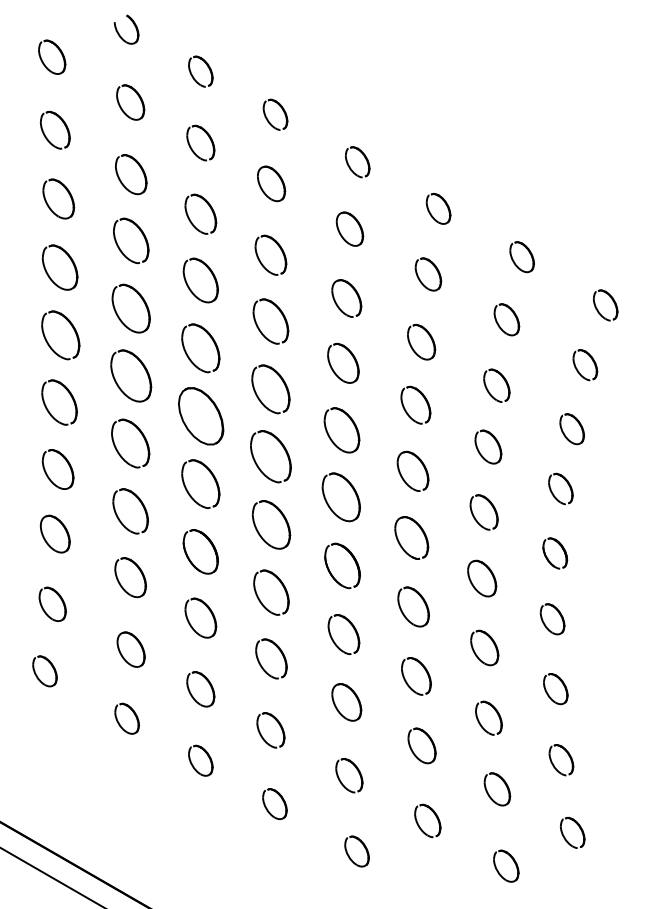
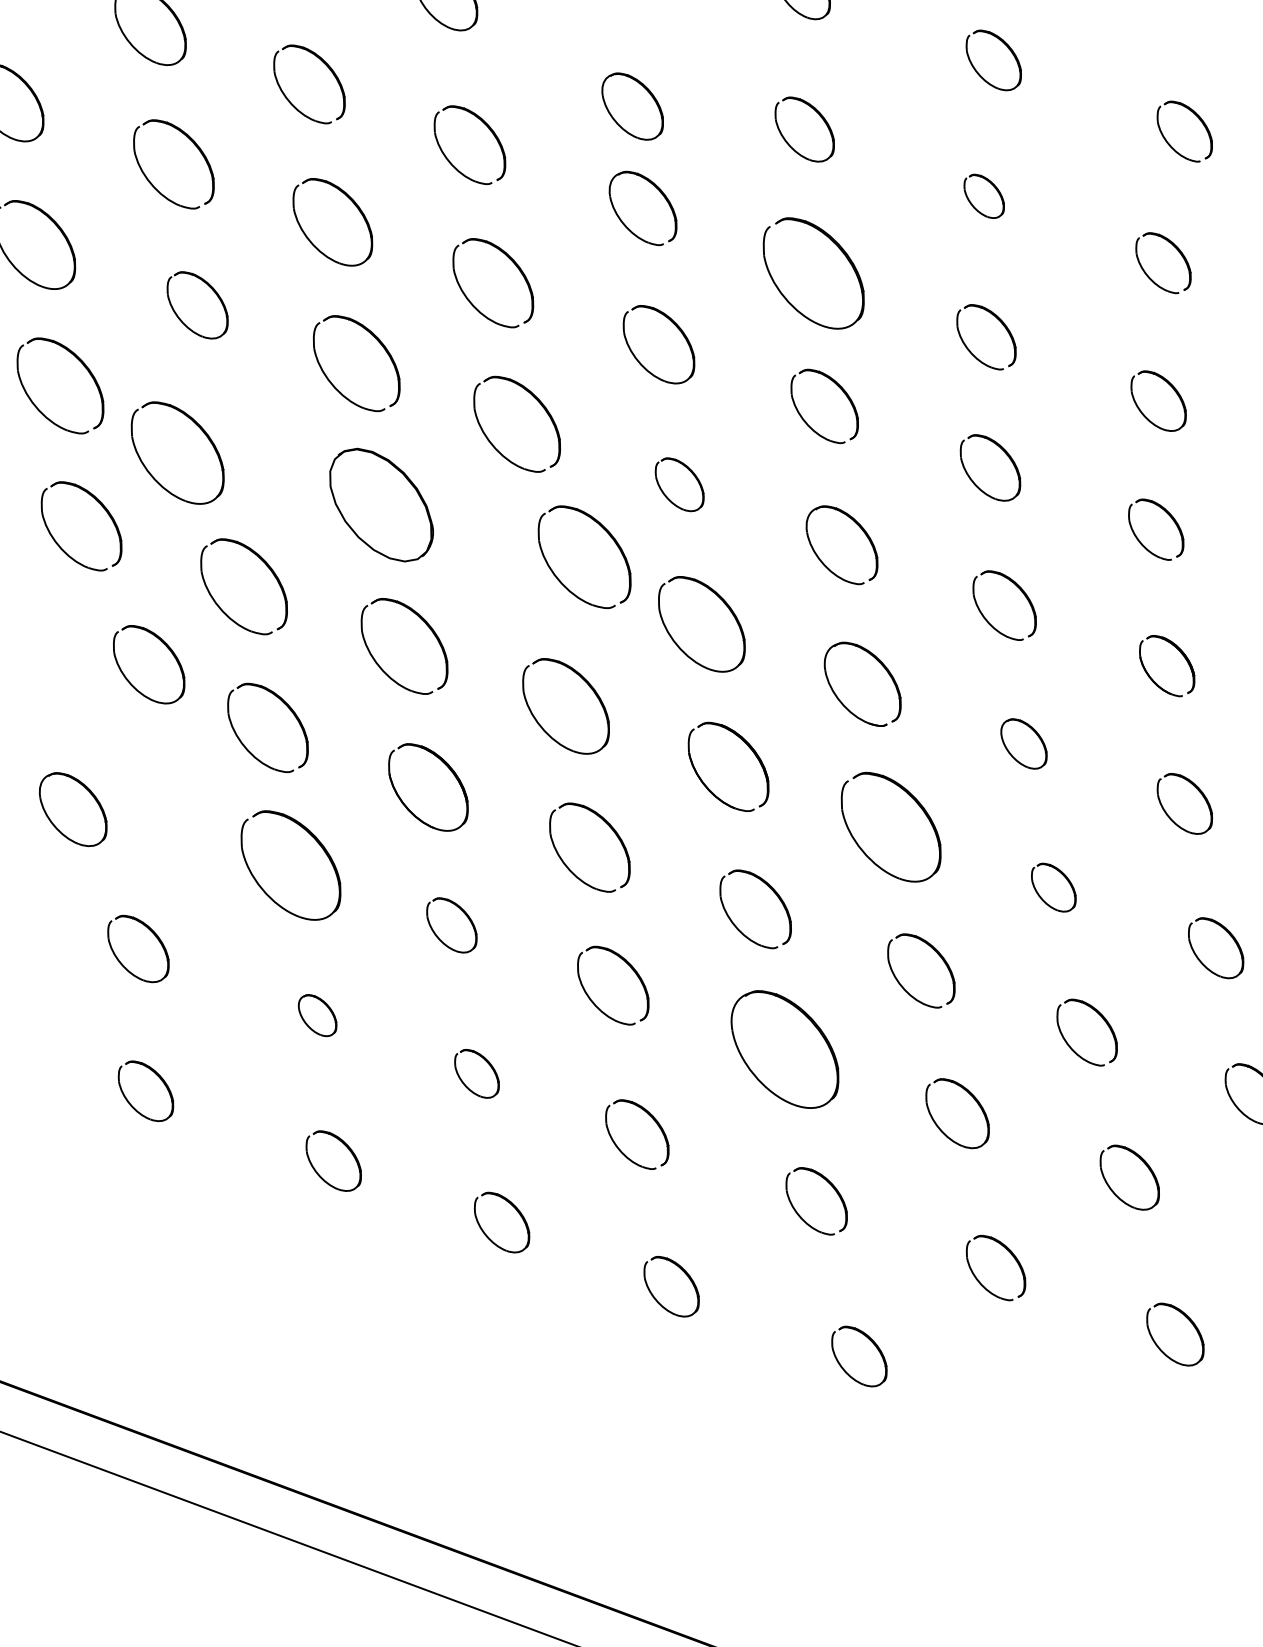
part: (349, 228) -> (631, 105), moved
part: (130, 308) -> (196, 305), size x0.7
part: (506, 319) -> (983, 195), size x0.7
part: (421, 341) -> (813, 271), size x1.6
part: (131, 375) -> (178, 451), moved
part: (341, 430) -> (678, 485), size x0.6
part: (257, 463) -> (559, 576), moved
part: (57, 469) -> (147, 664), moved
part: (55, 533) -> (73, 808), moved
part: (130, 577) -> (291, 865), size x1.4
part: (482, 578) -> (1024, 743), size x0.7
part: (413, 606) -> (890, 826), size x1.4
part: (200, 617) -> (450, 924), size x0.7
part: (484, 647) -> (1053, 886), size x0.7
part: (130, 649) -> (316, 1015), size x0.6
part: (200, 689) -> (476, 1074), size x0.7
part: (346, 702) -> (784, 1049), size x1.6

